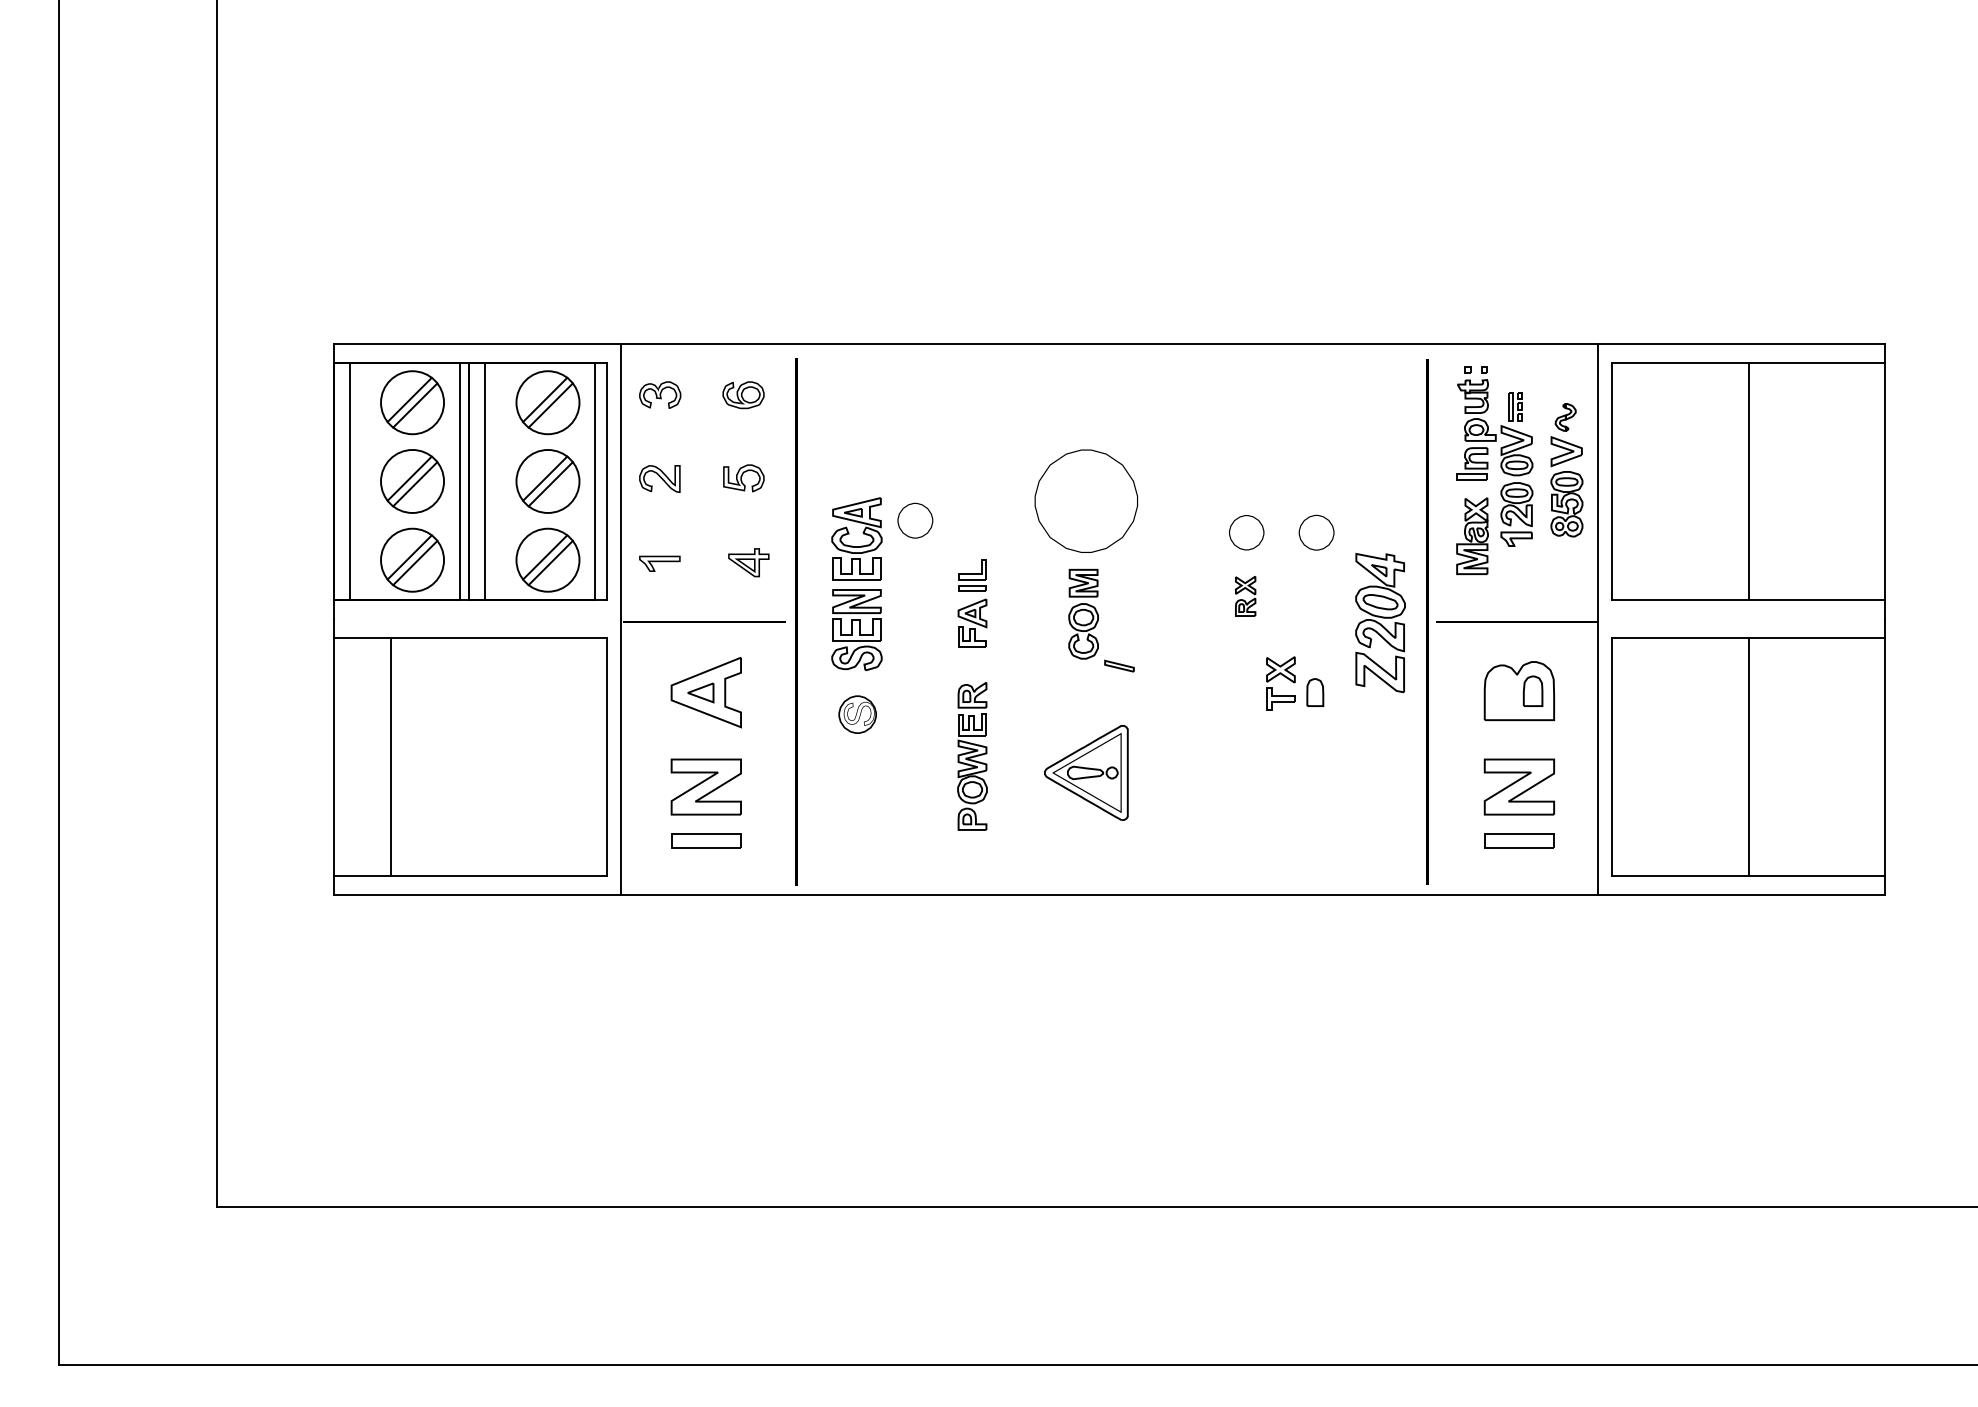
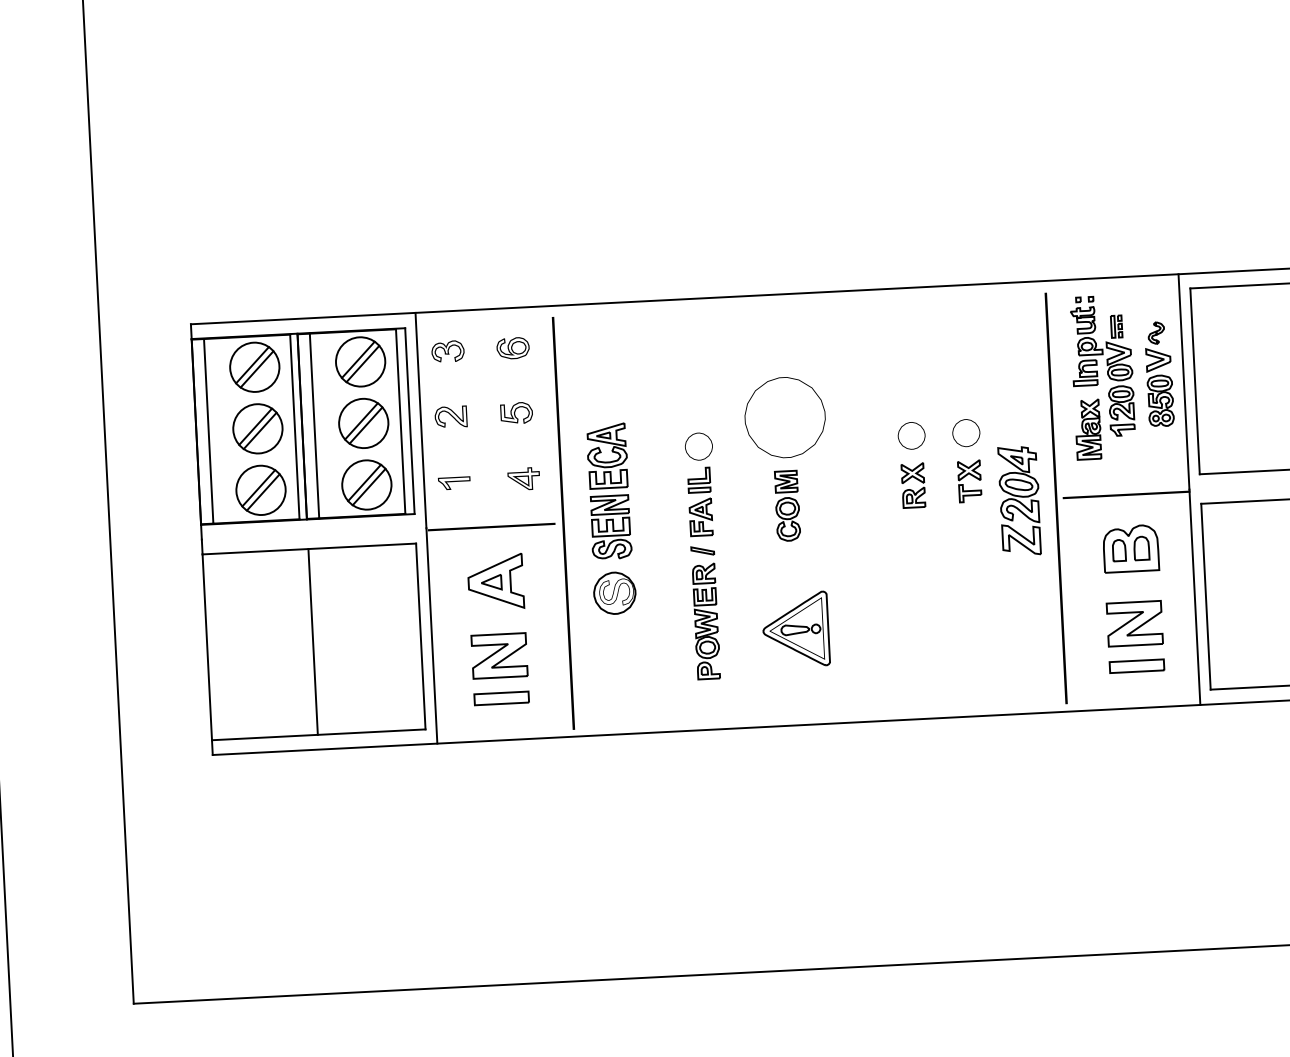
part: (915, 520) -> (699, 446), moved
part: (1245, 596) -> (913, 485), size x1.43
part: (1119, 665) -> (702, 550), moved
part: (1284, 677) -> (972, 476), moved
part: (1315, 692) -> (1119, 550), moved
part: (857, 714) -> (614, 593), size x1.43
line: (391, 757) -> (313, 642), moved

